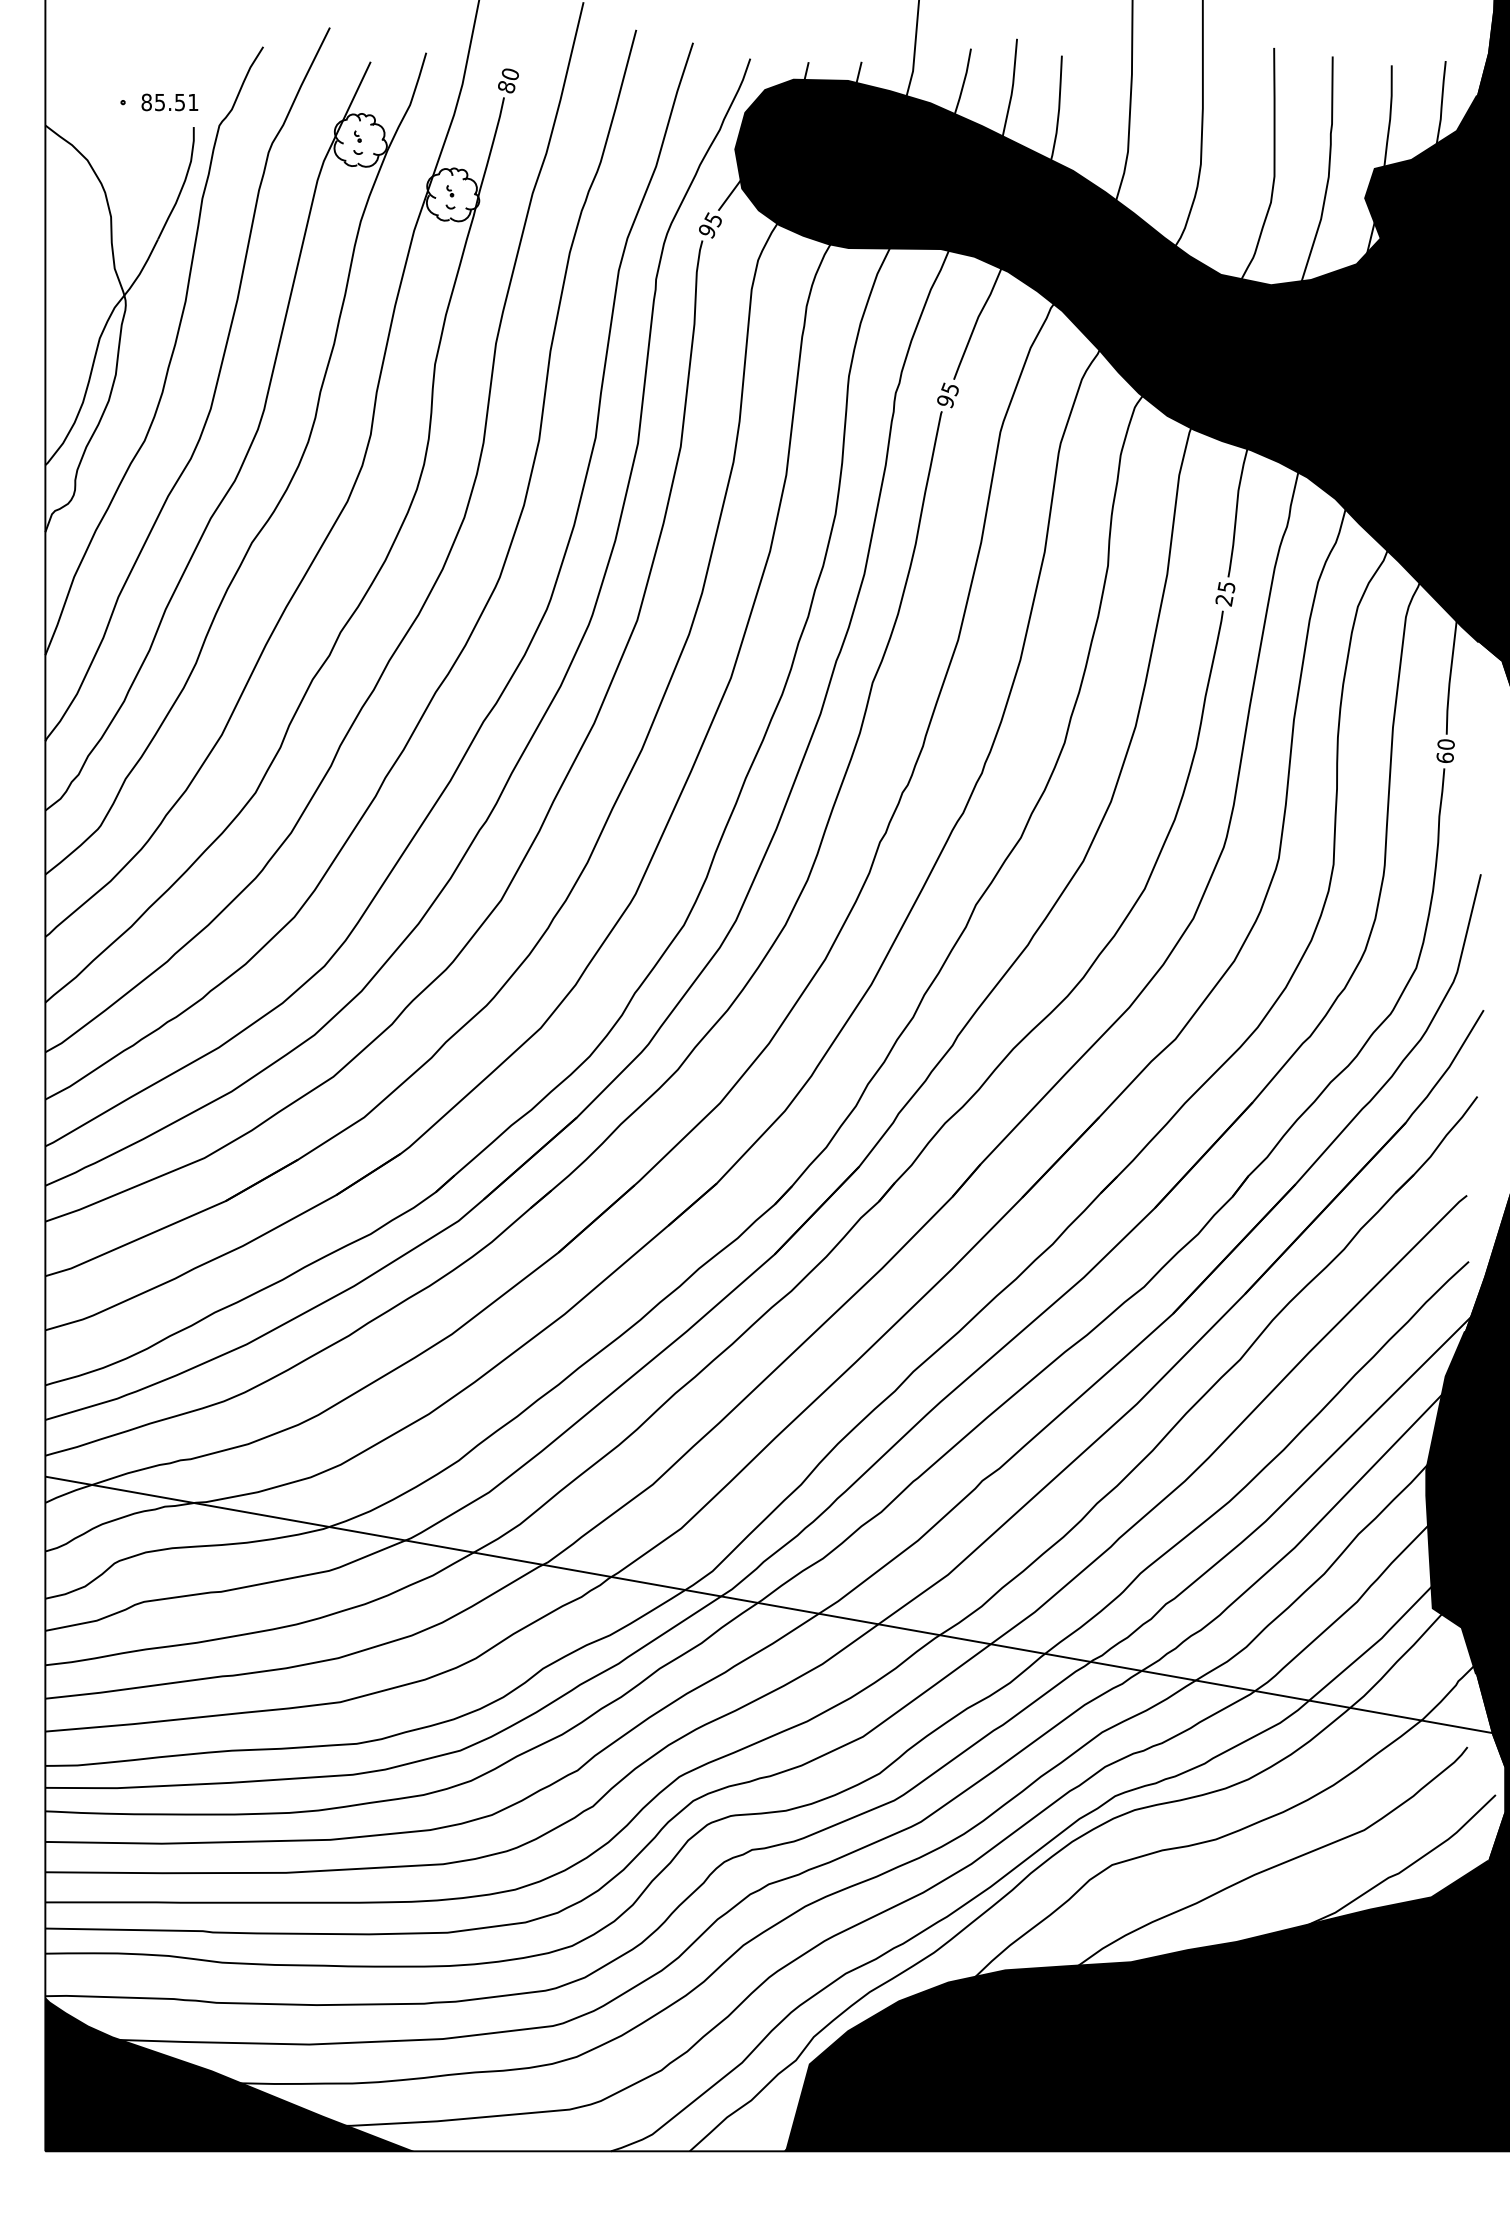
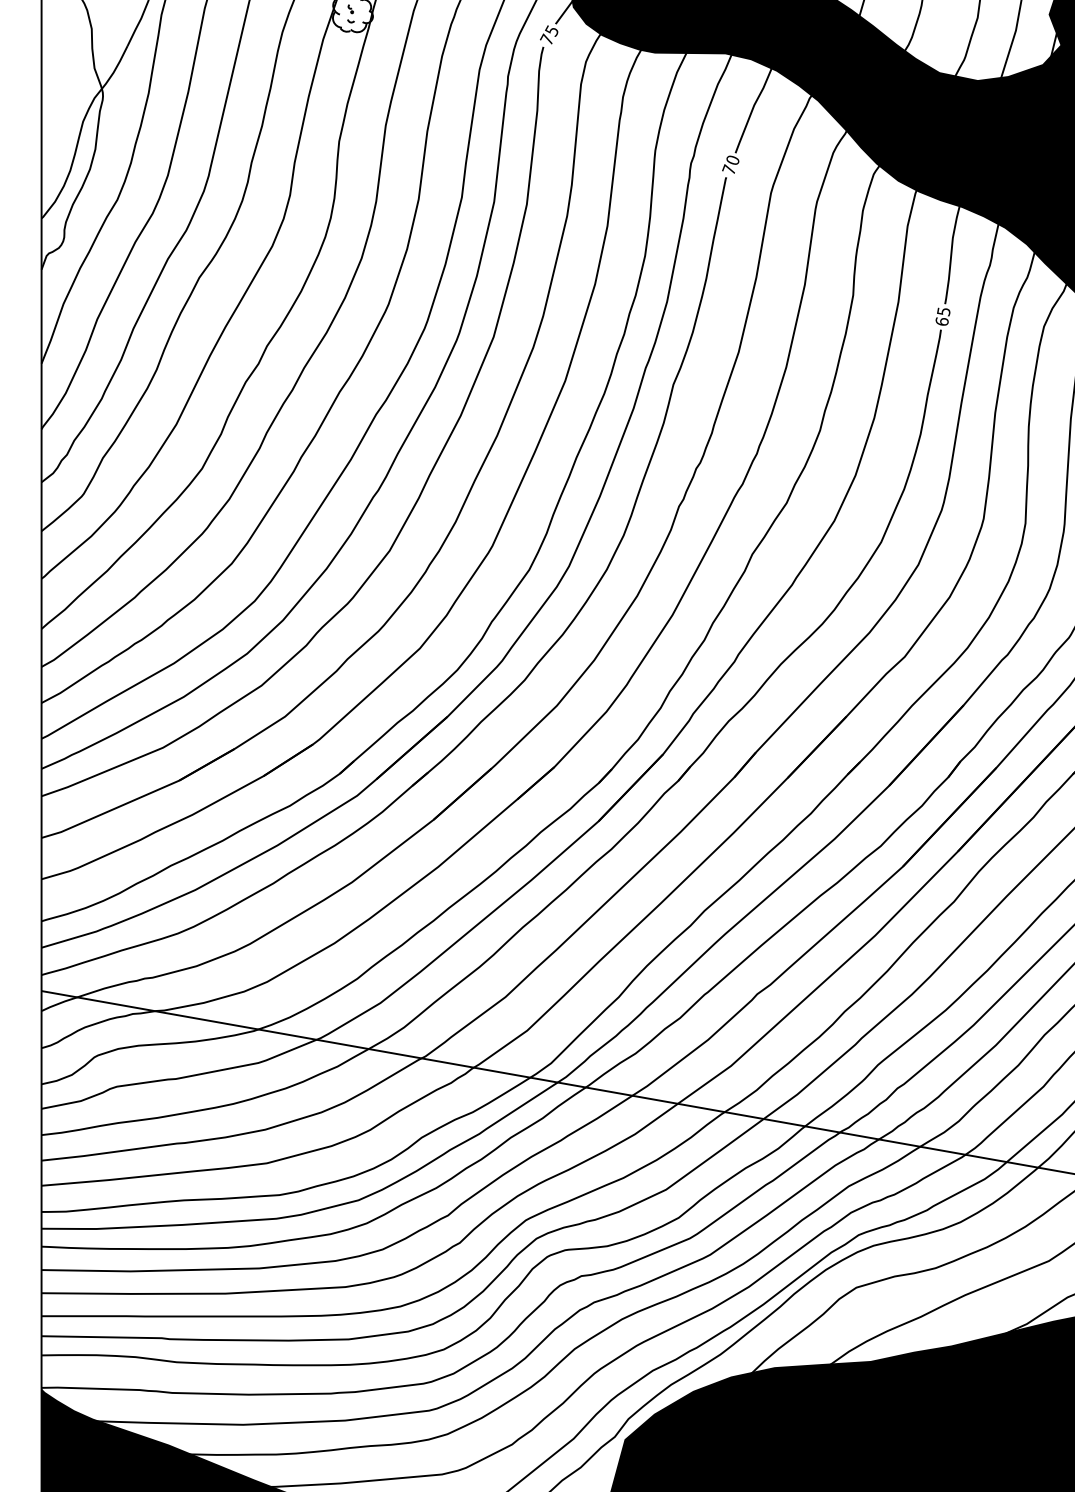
text: (706, 230) -> (546, 39), 95 -> 75
text: (947, 395) -> (730, 165), 95 -> 70
text: (1224, 600) -> (942, 321), 25 -> 65

